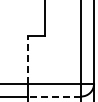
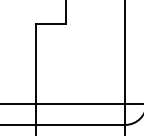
line: (27, 59) -> (35, 63), dashed -> solid
line: (54, 96) -> (80, 124), dashed -> solid

